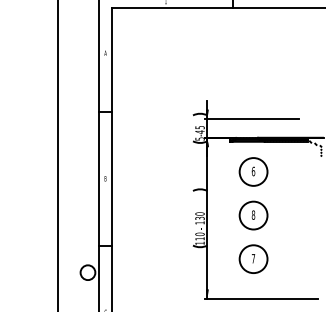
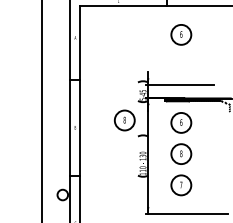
part: (253, 48) -> (181, 34), added
part: (174, 168) -> (124, 120), added

